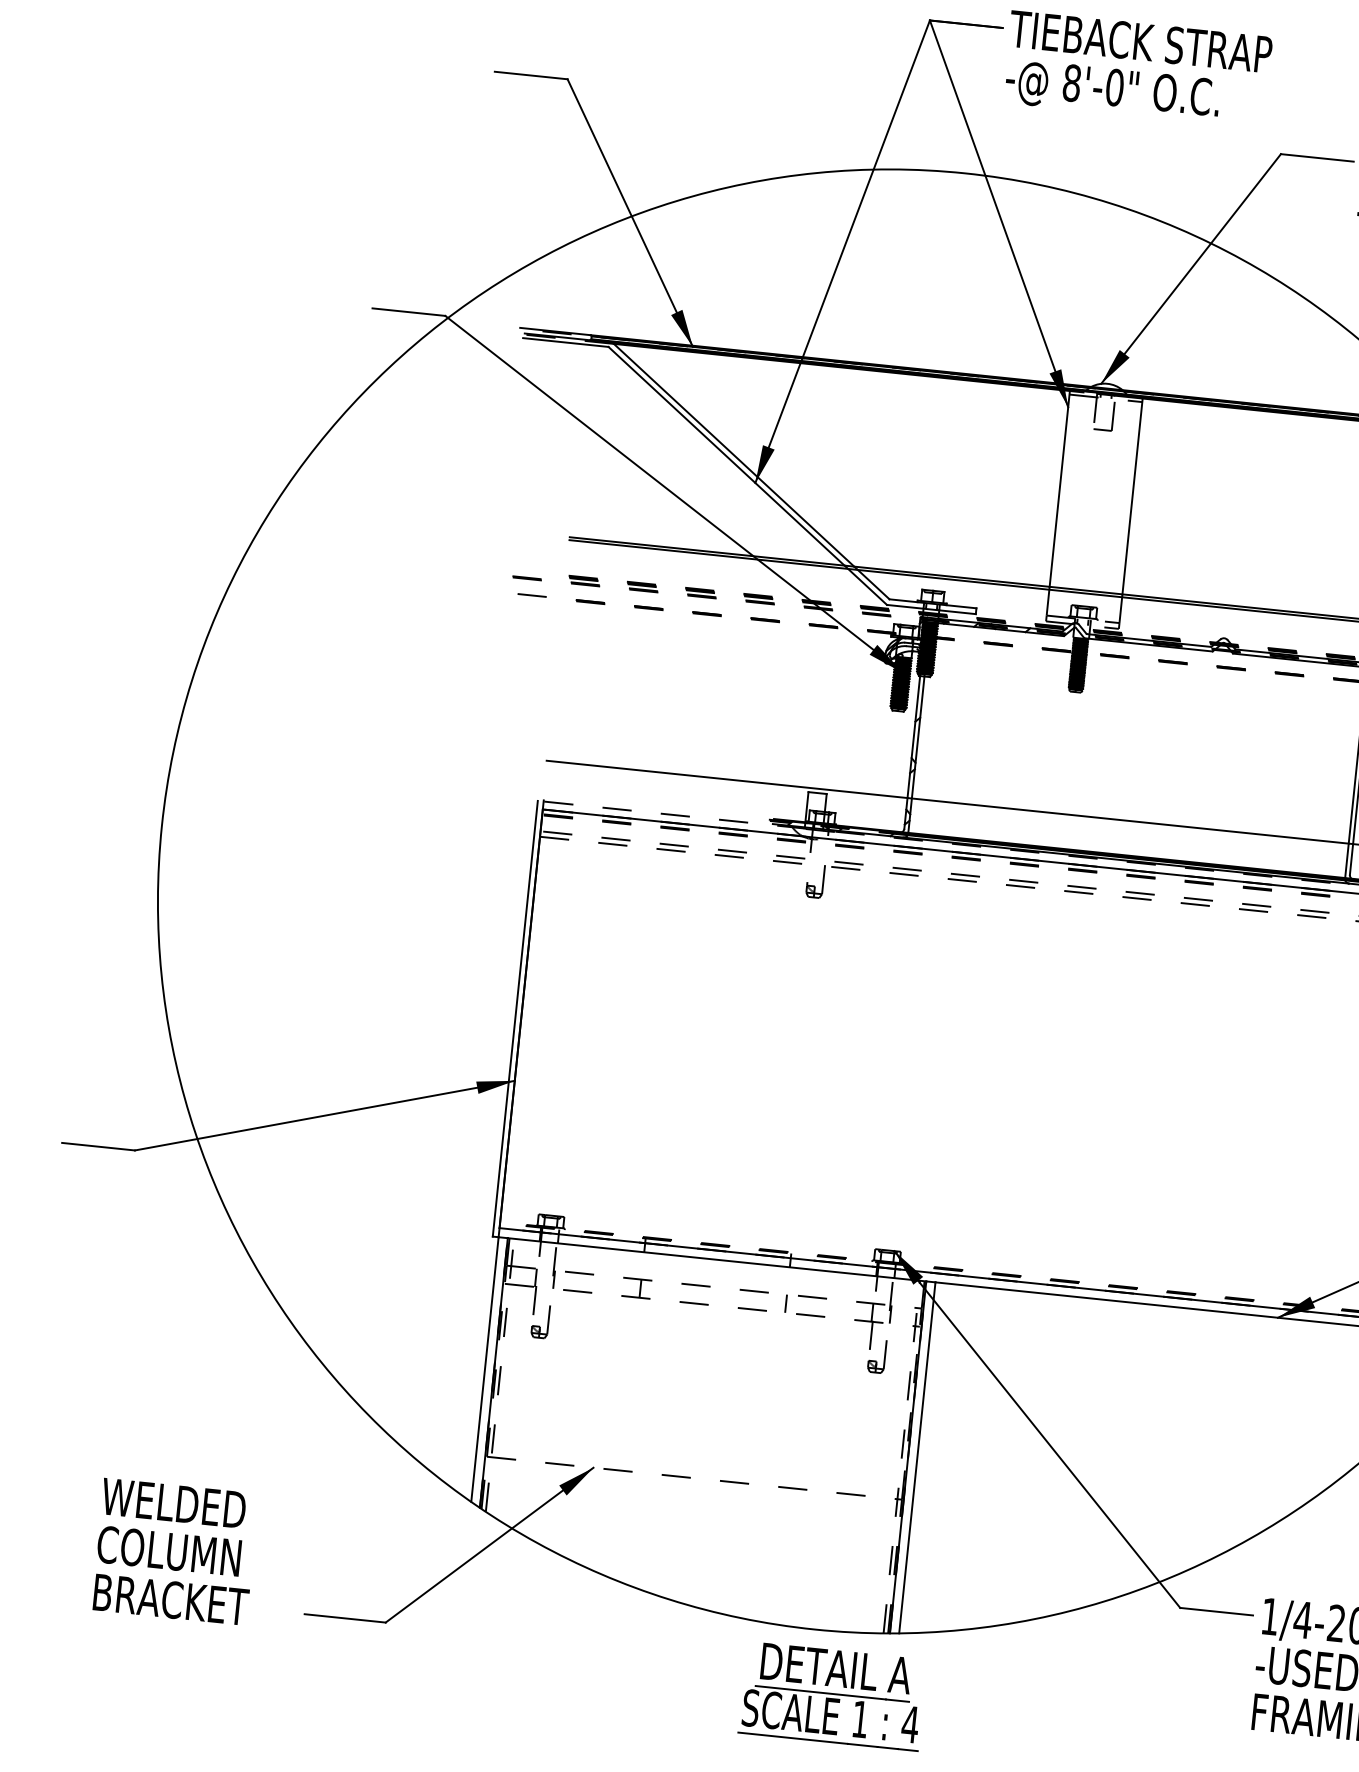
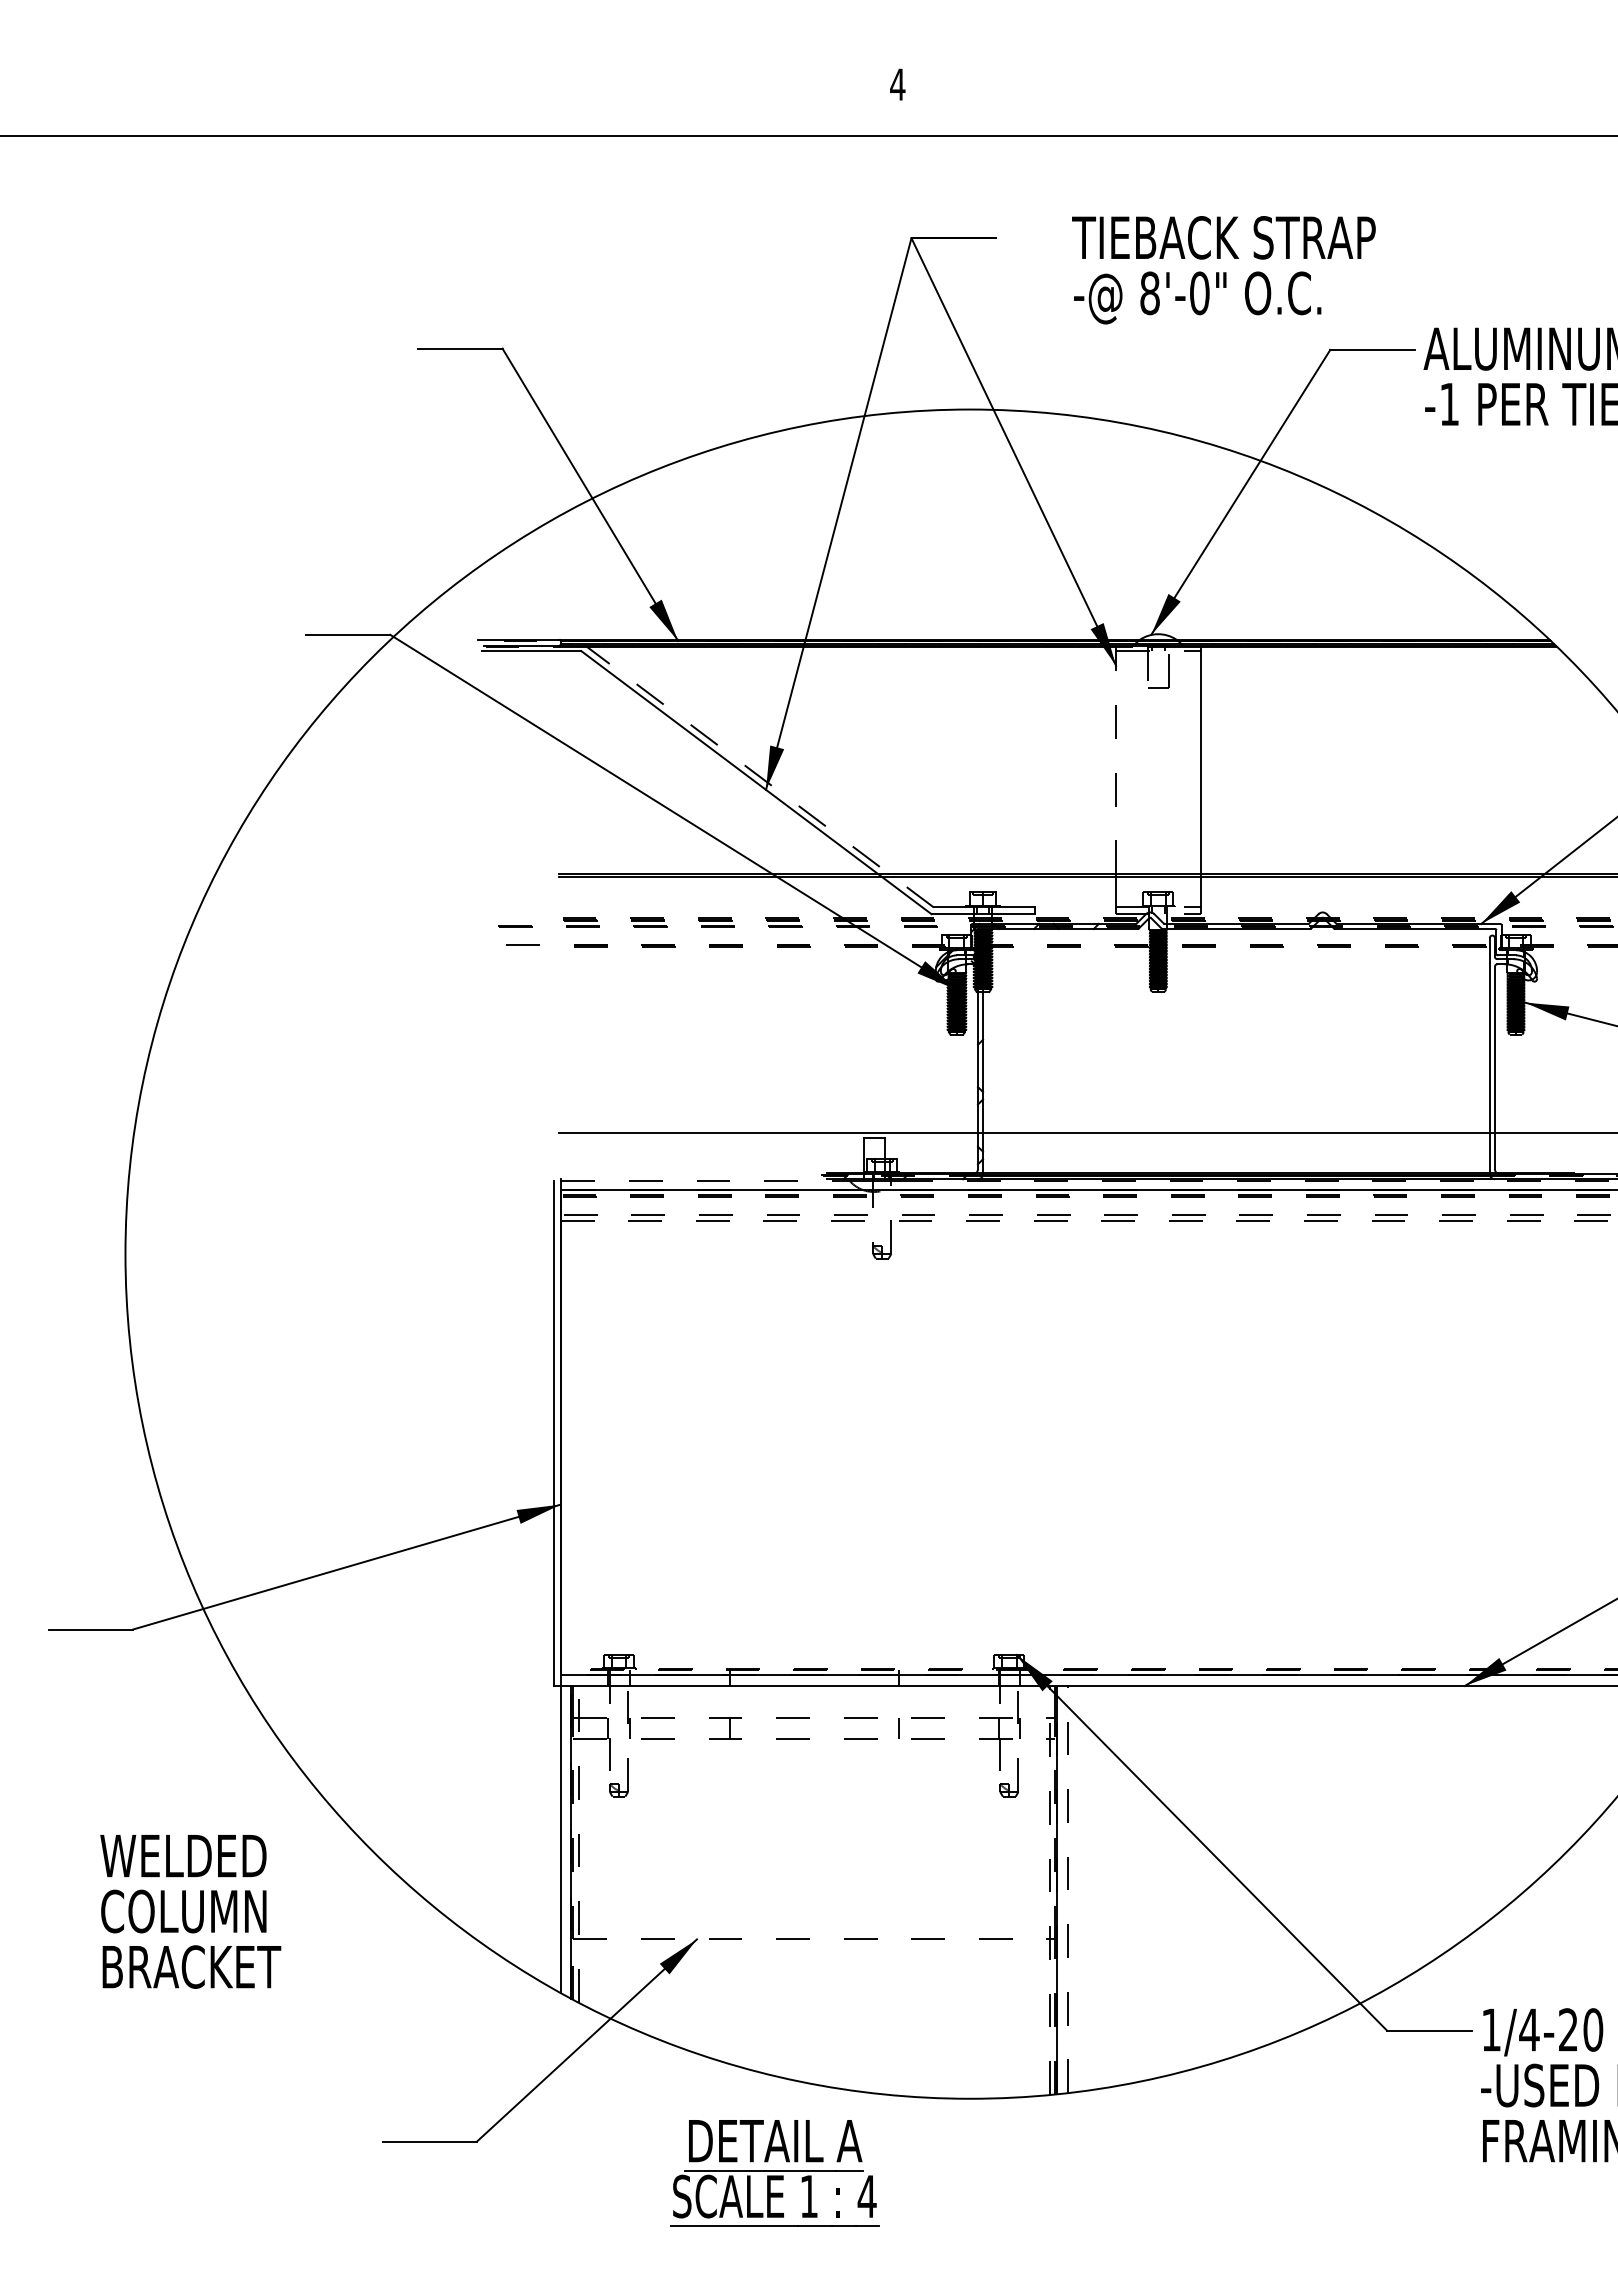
text: (1137, 70) -> (1223, 270), moved
line: (750, 470) -> (759, 776), solid -> dashed
line: (1060, 488) -> (1116, 759), solid -> dashed
line: (917, 1457) -> (1067, 1889), solid -> dashed
text: (174, 1551) -> (190, 1911), moved
part: (832, 1696) -> (774, 2173), moved

